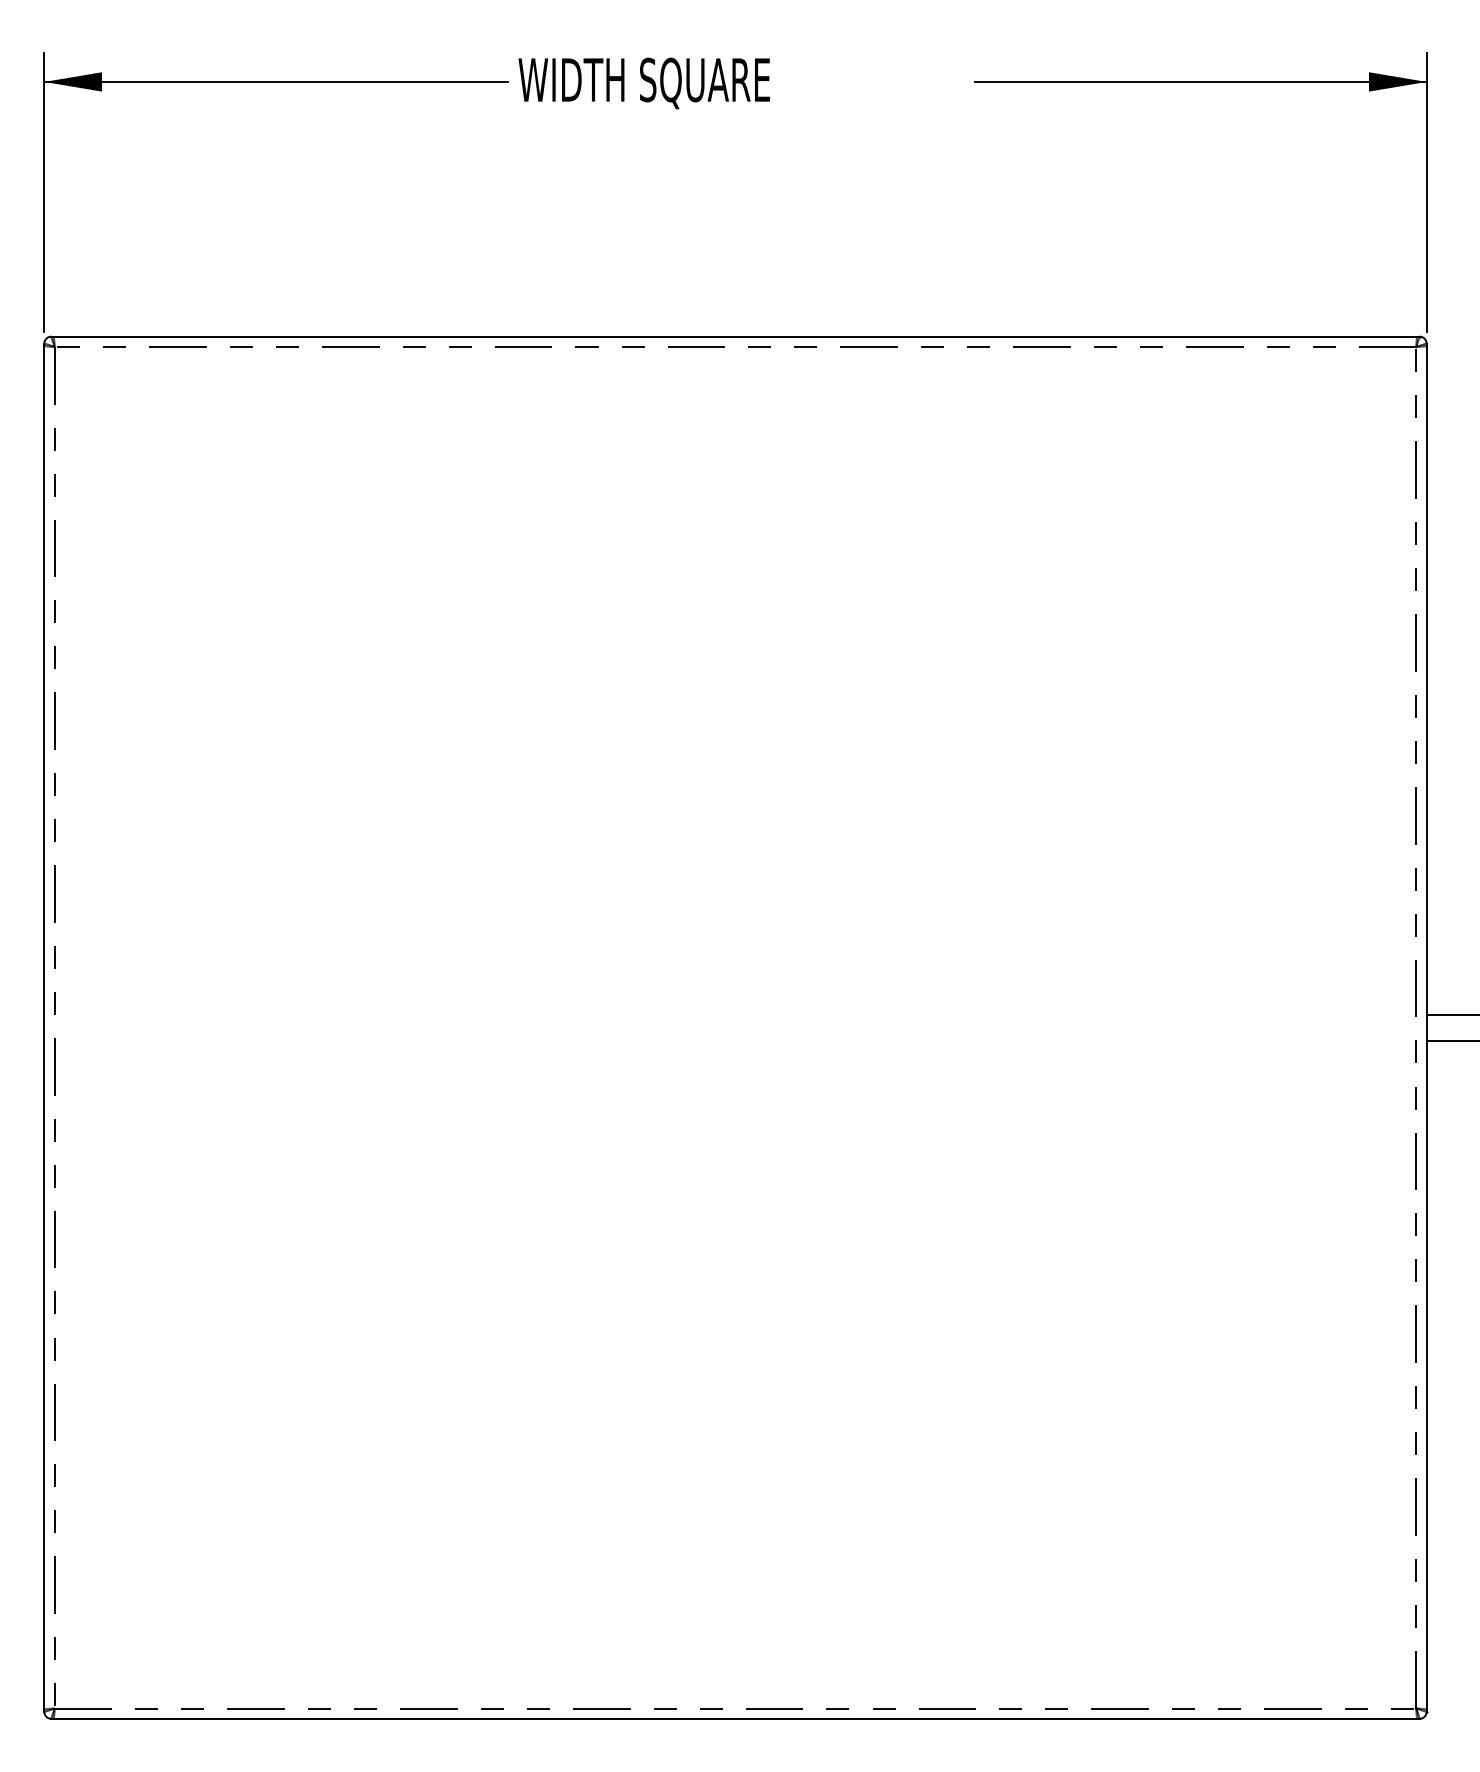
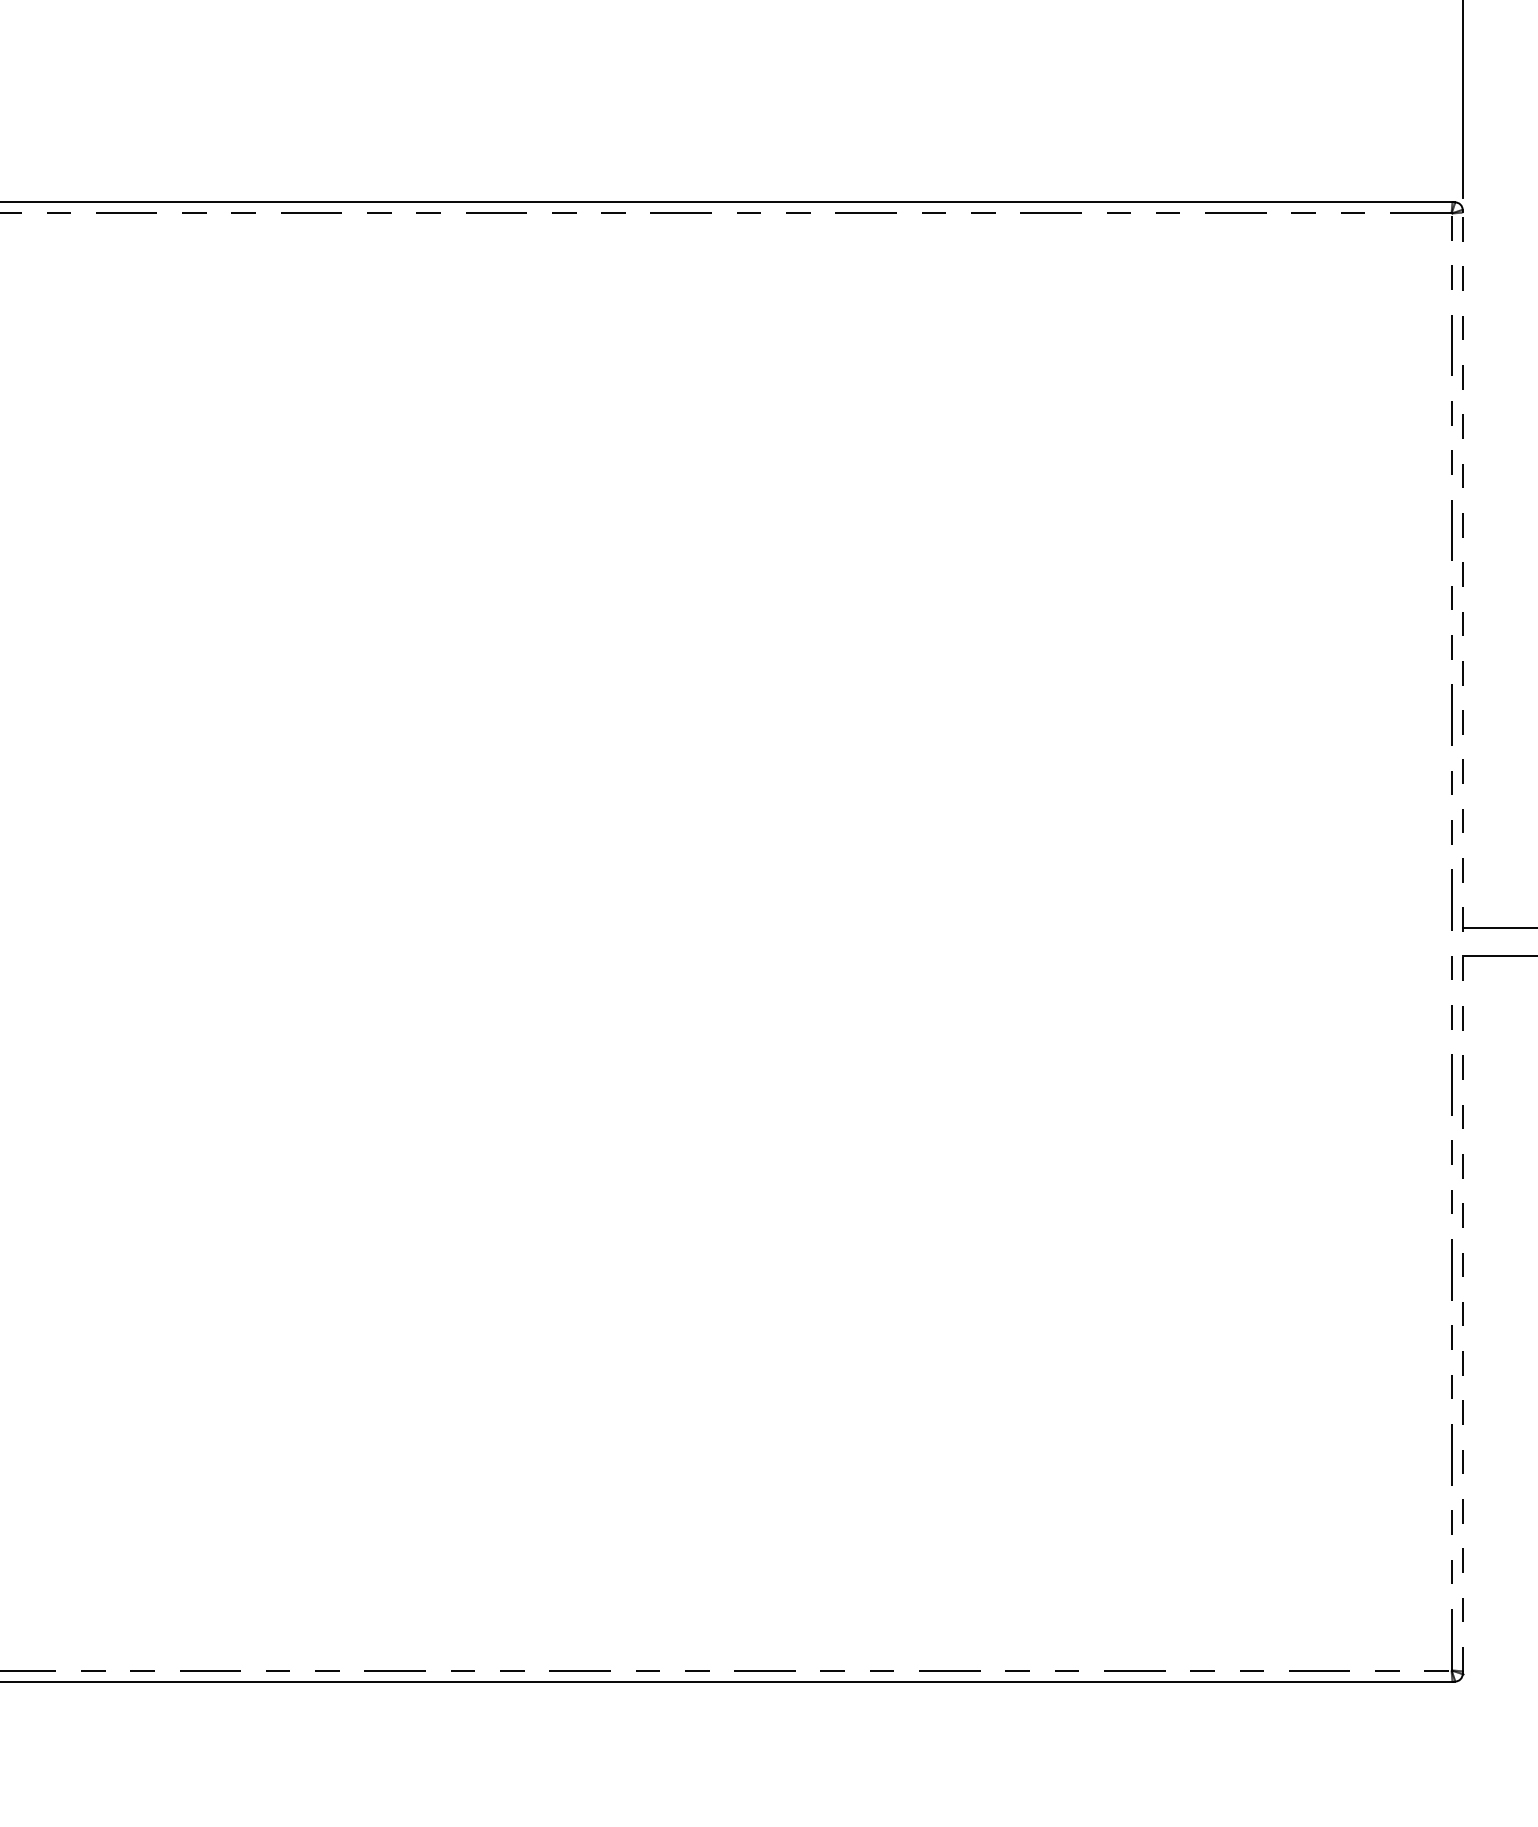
line: (1426, 1027) -> (1462, 941), solid -> dashed

